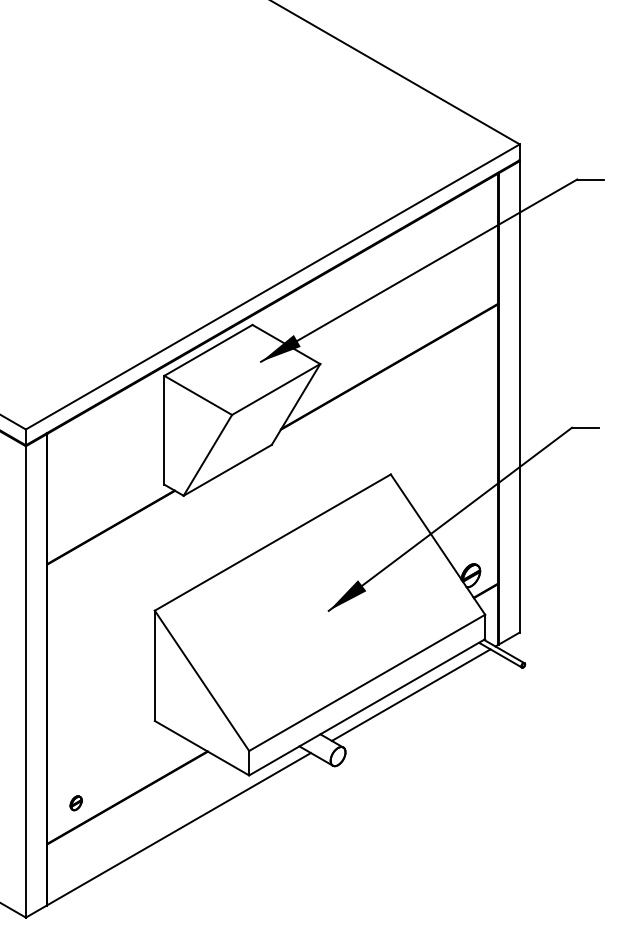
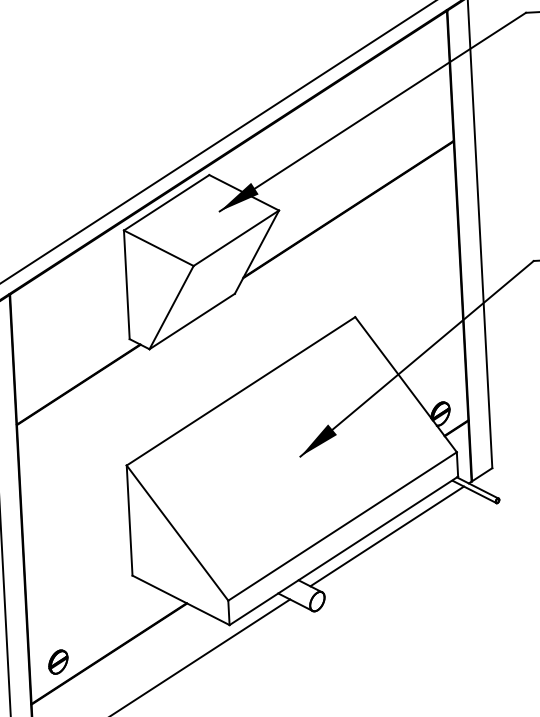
part: (75, 802) -> (57, 661), size x1.67

